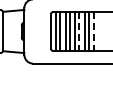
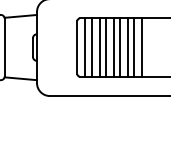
line: (79, 32) -> (120, 49), dashed -> solid
line: (94, 32) -> (142, 49), dashed -> solid

